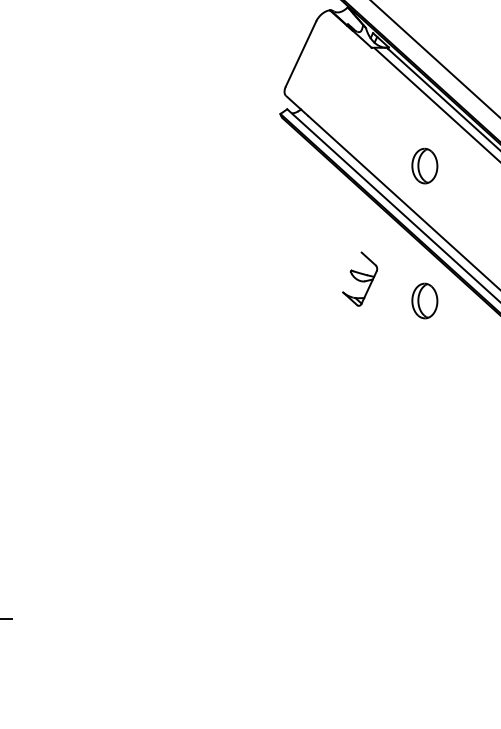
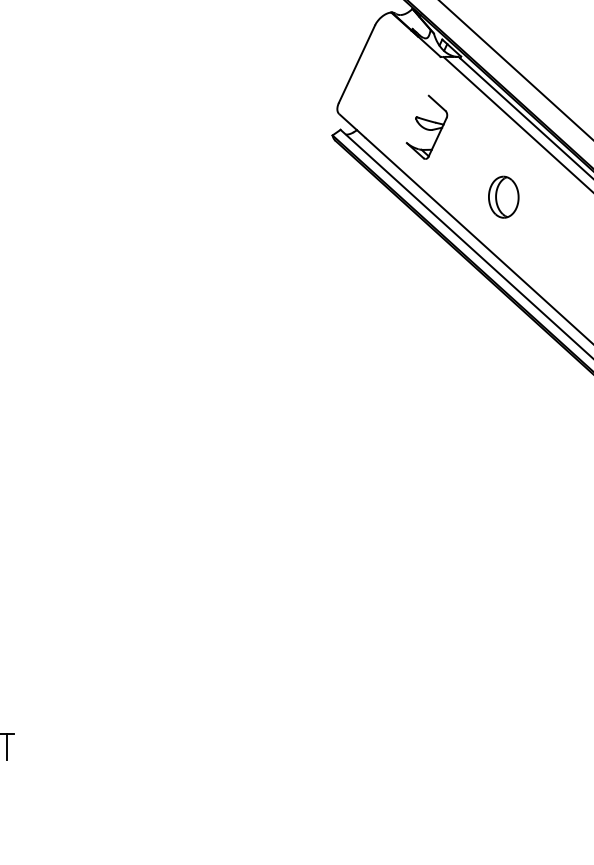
part: (359, 278) -> (426, 126), moved
part: (424, 300) -> (503, 356), removed
line: (5, 629) -> (6, 746), added

